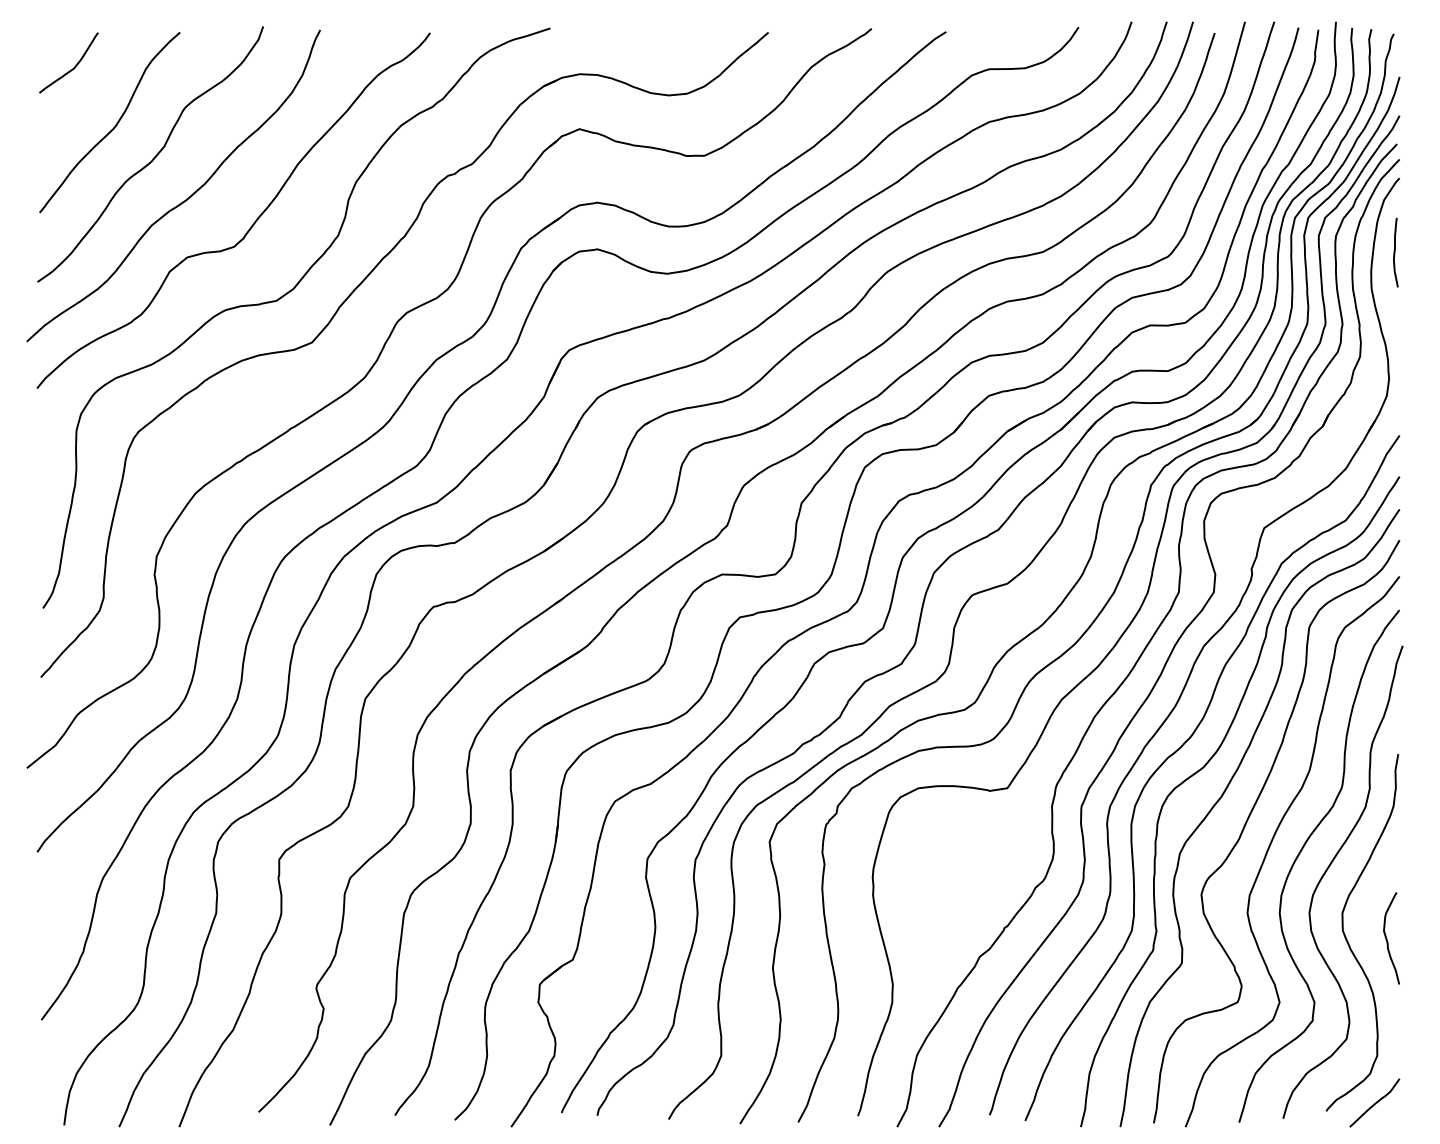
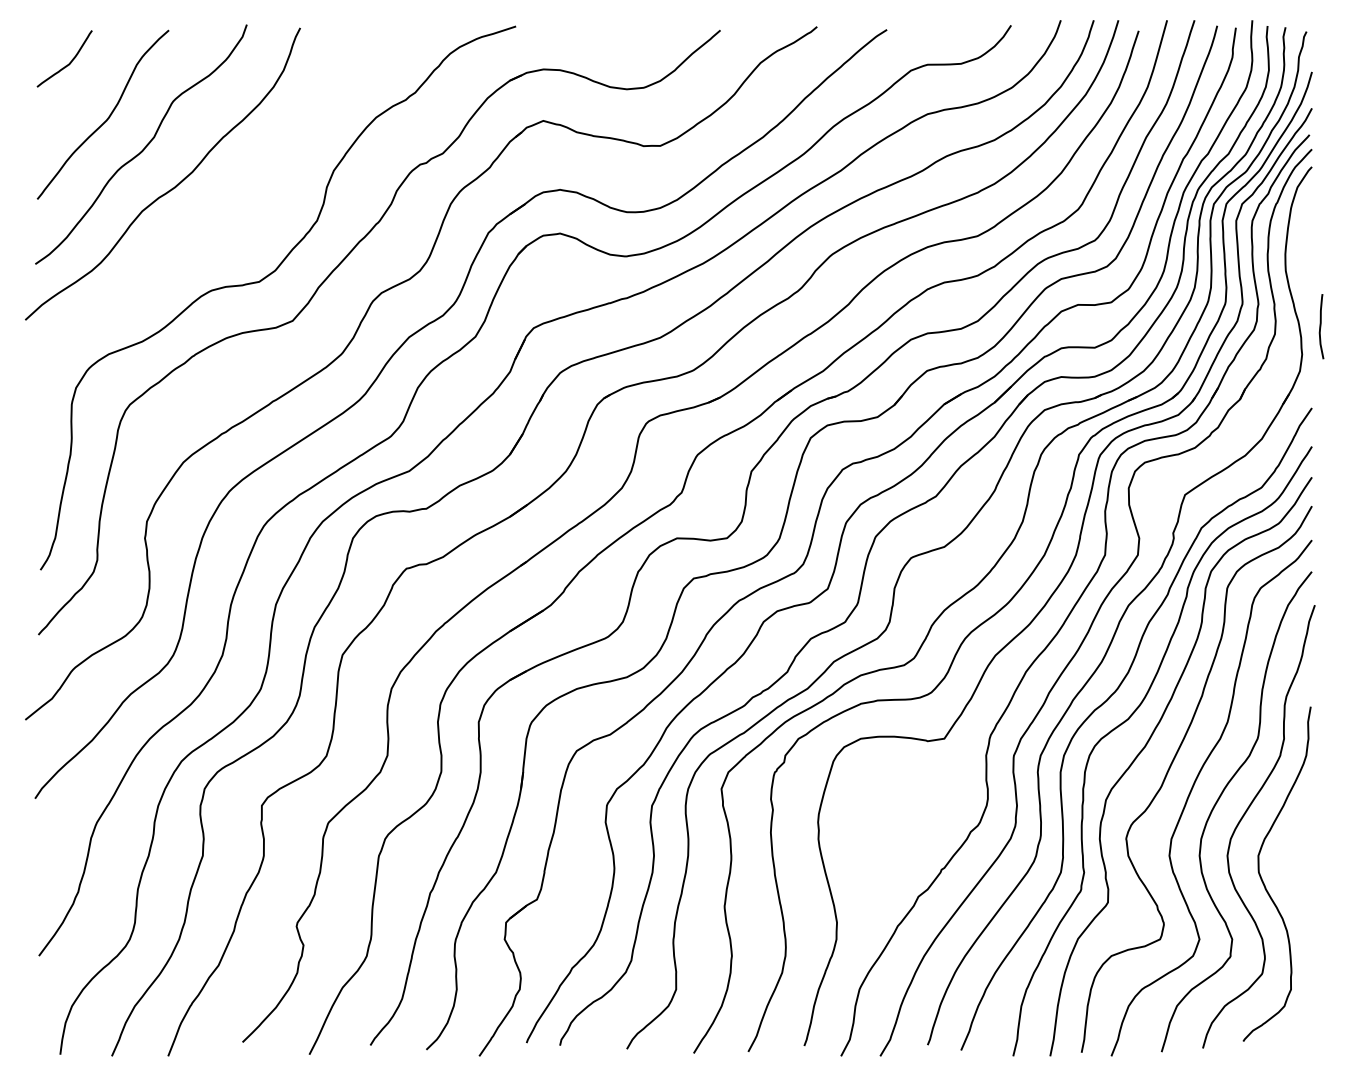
curve: (253, 222) -> (237, 208), removed
curve: (1395, 252) -> (1321, 326), moved
curve: (1387, 938) -> (1300, 879), removed
curve: (1375, 1102) -> (1289, 1033), removed

